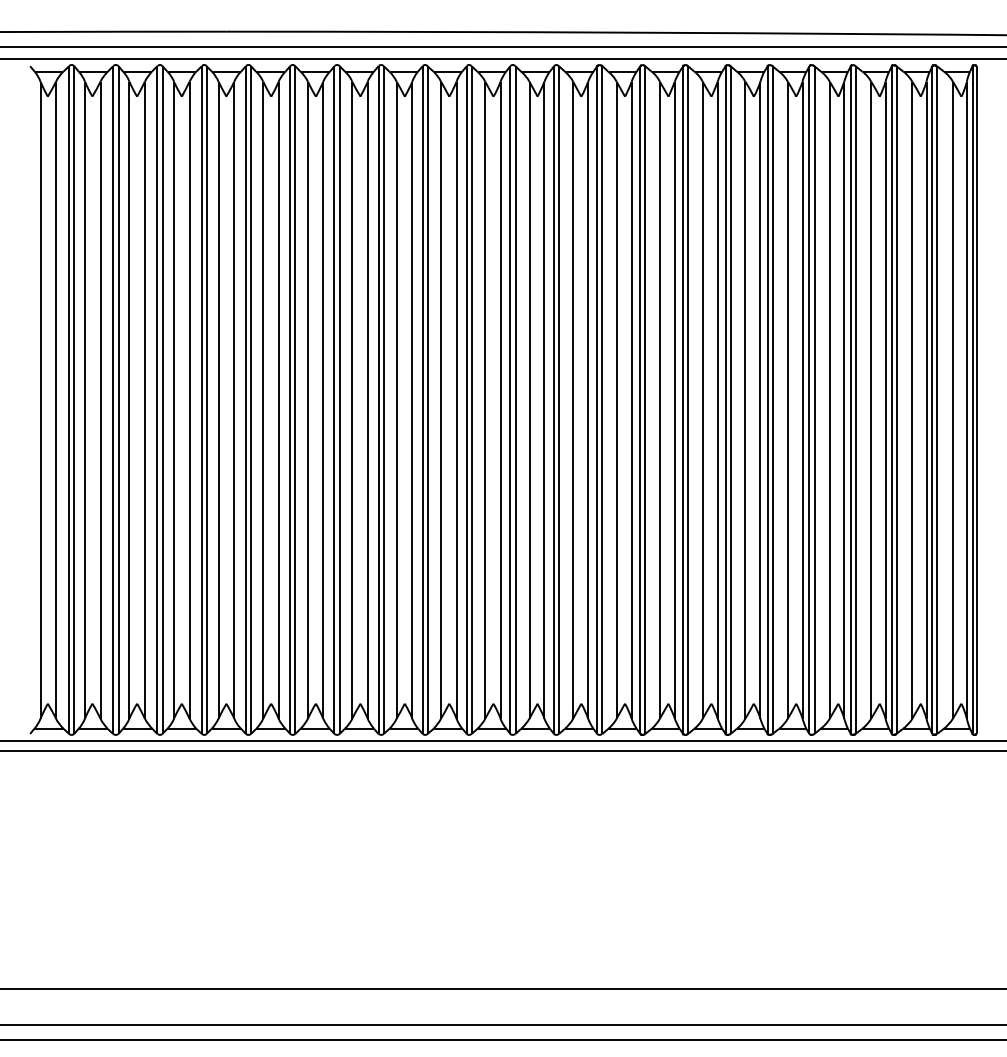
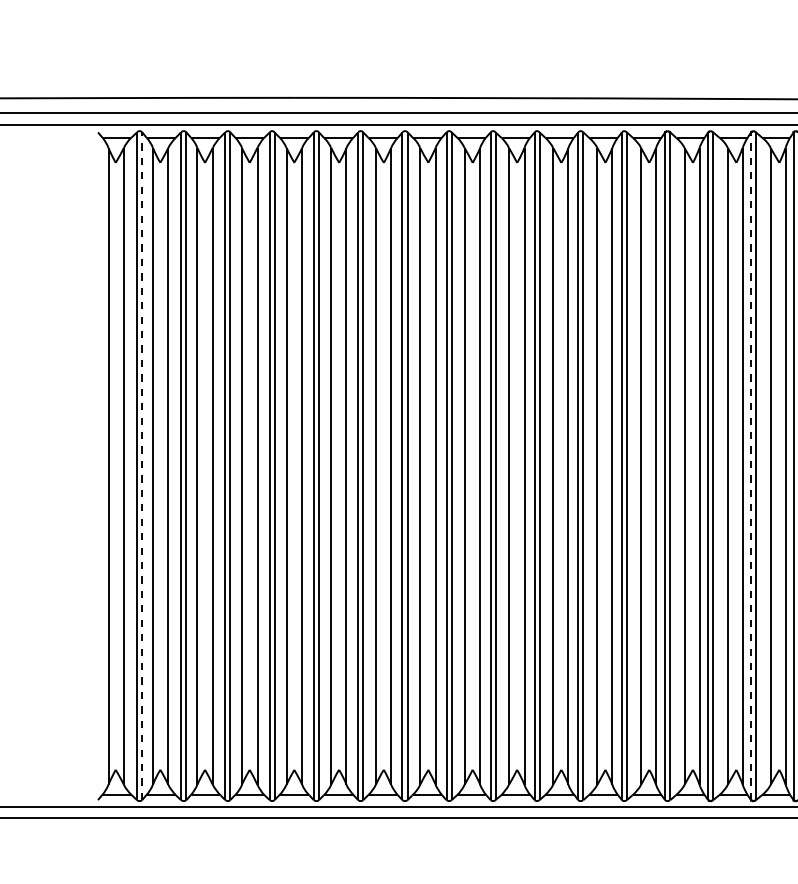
line: (74, 400) -> (142, 466), solid -> dashed
line: (683, 400) -> (751, 466), solid -> dashed

